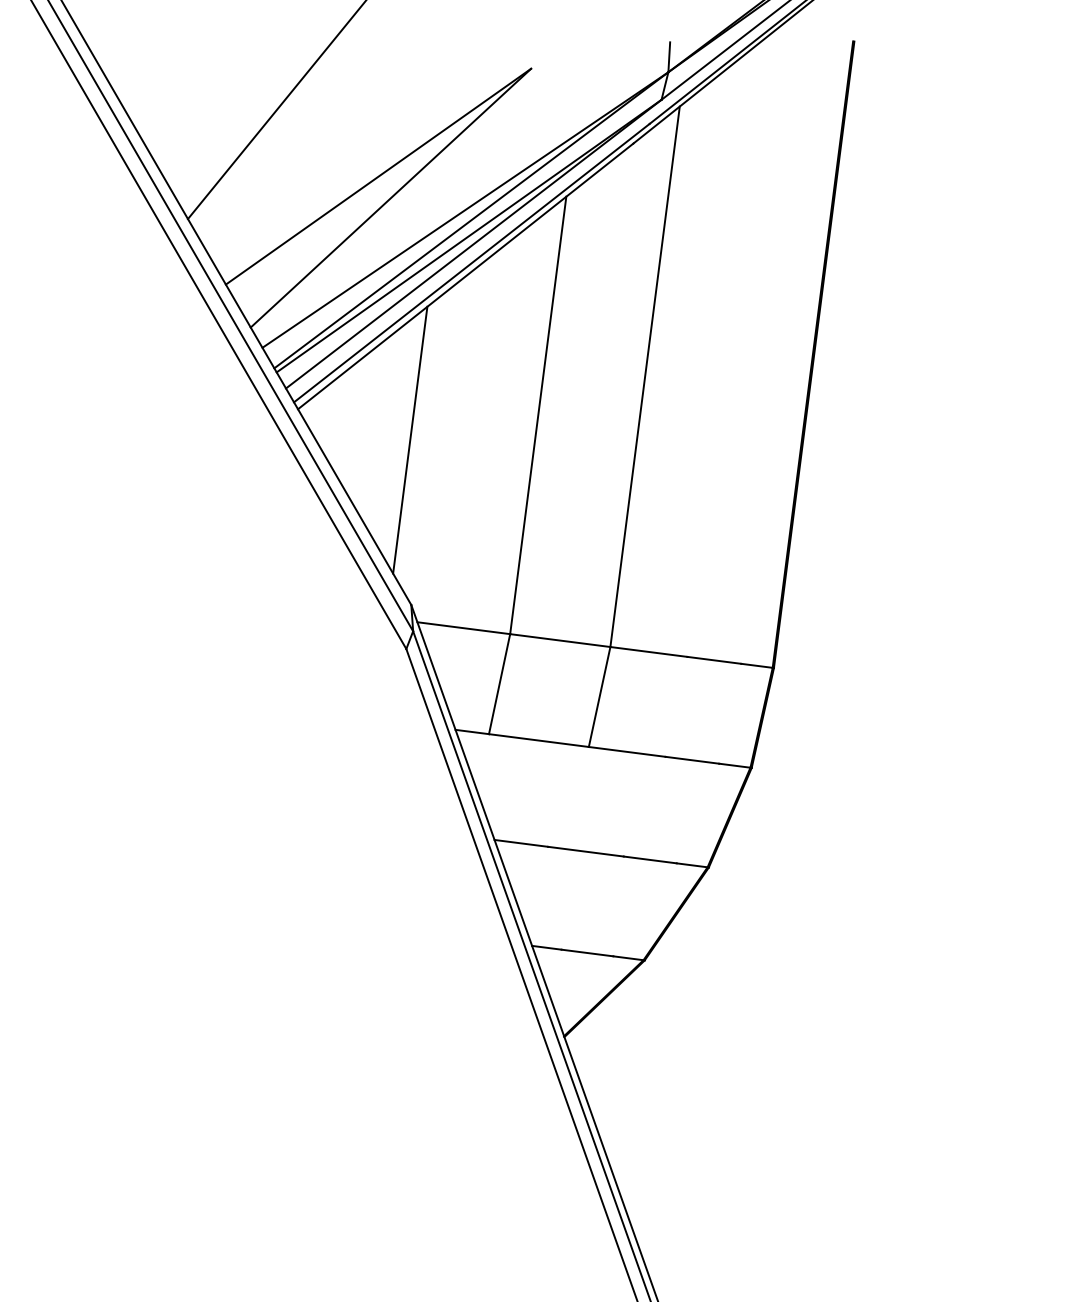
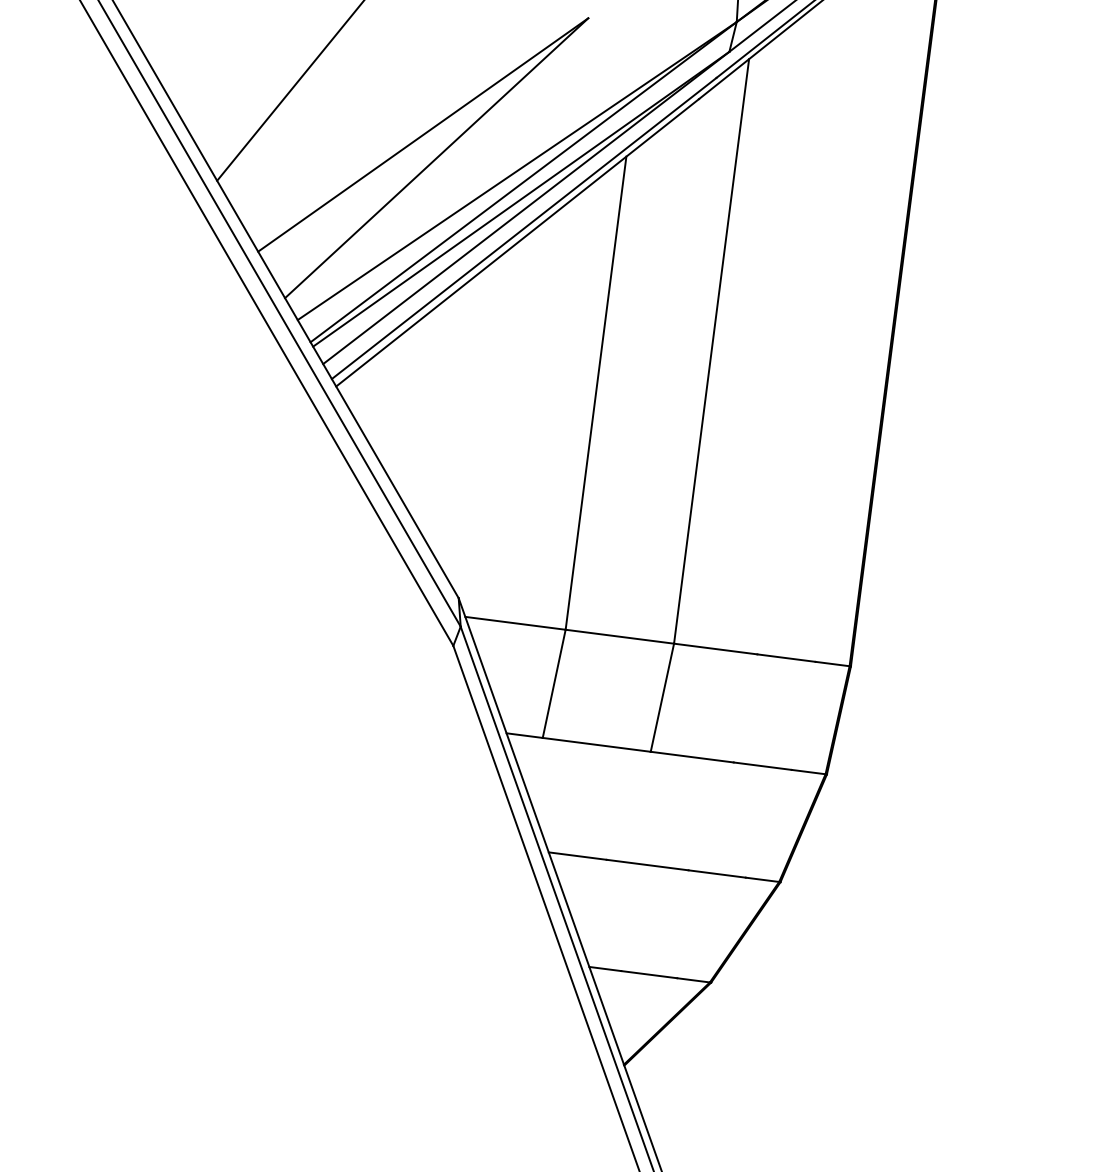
line: (410, 439) -> (457, 419), removed

